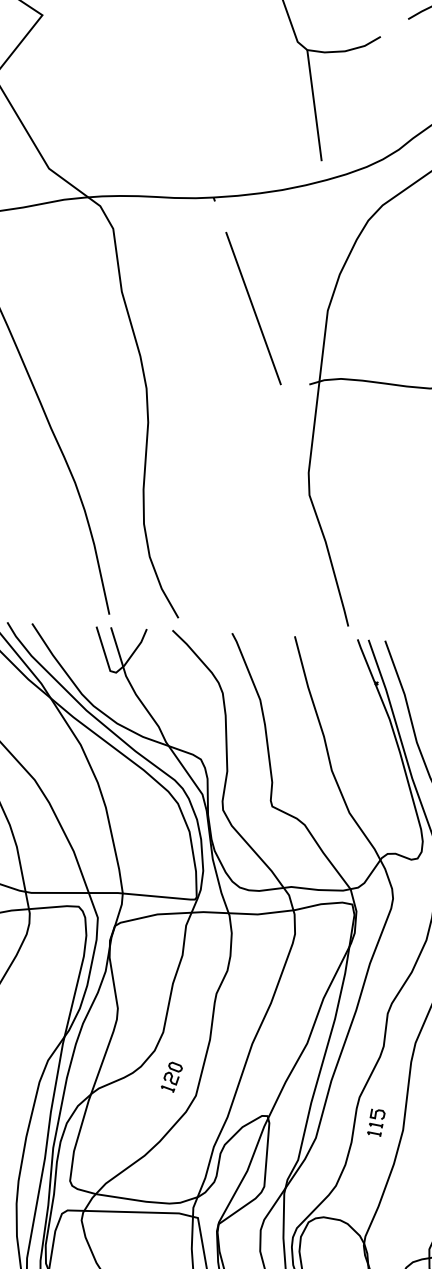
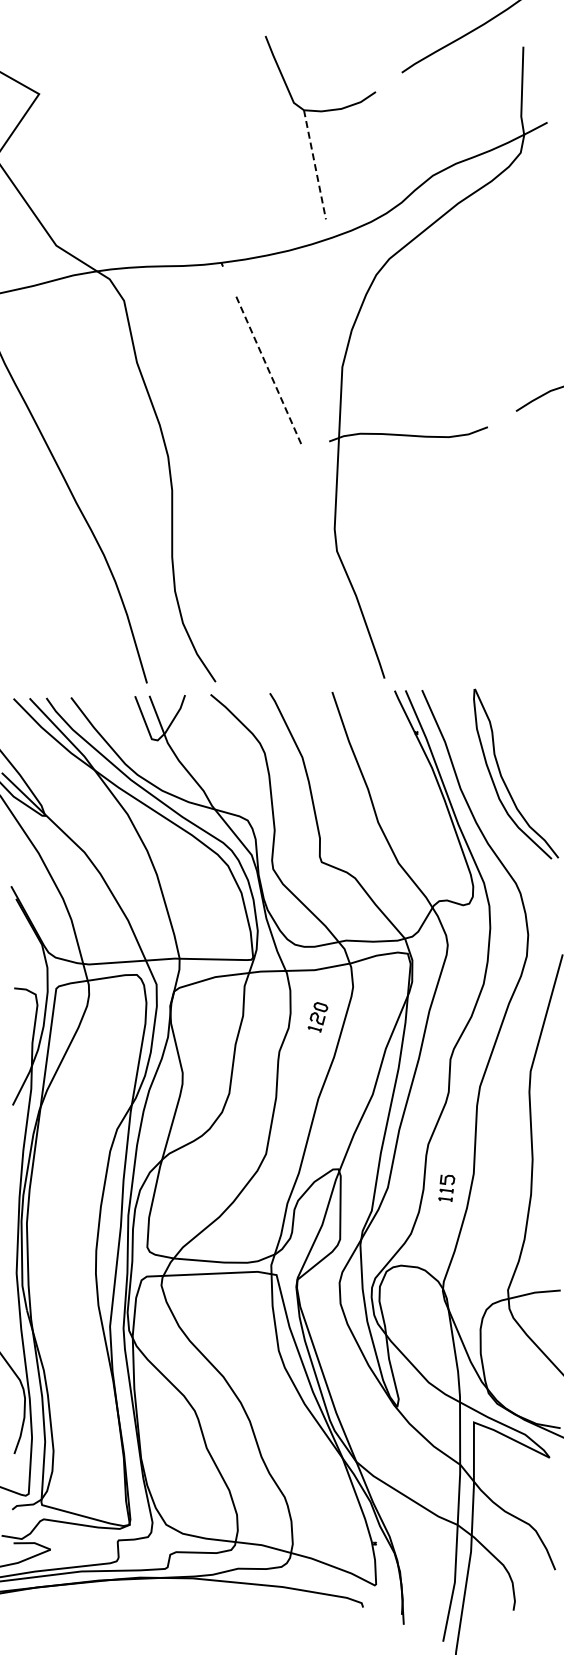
line: (314, 105) -> (314, 164), solid -> dashed
line: (253, 308) -> (268, 370), solid -> dashed
part: (171, 1077) -> (317, 1017), moved
part: (376, 1121) -> (446, 1187), moved

